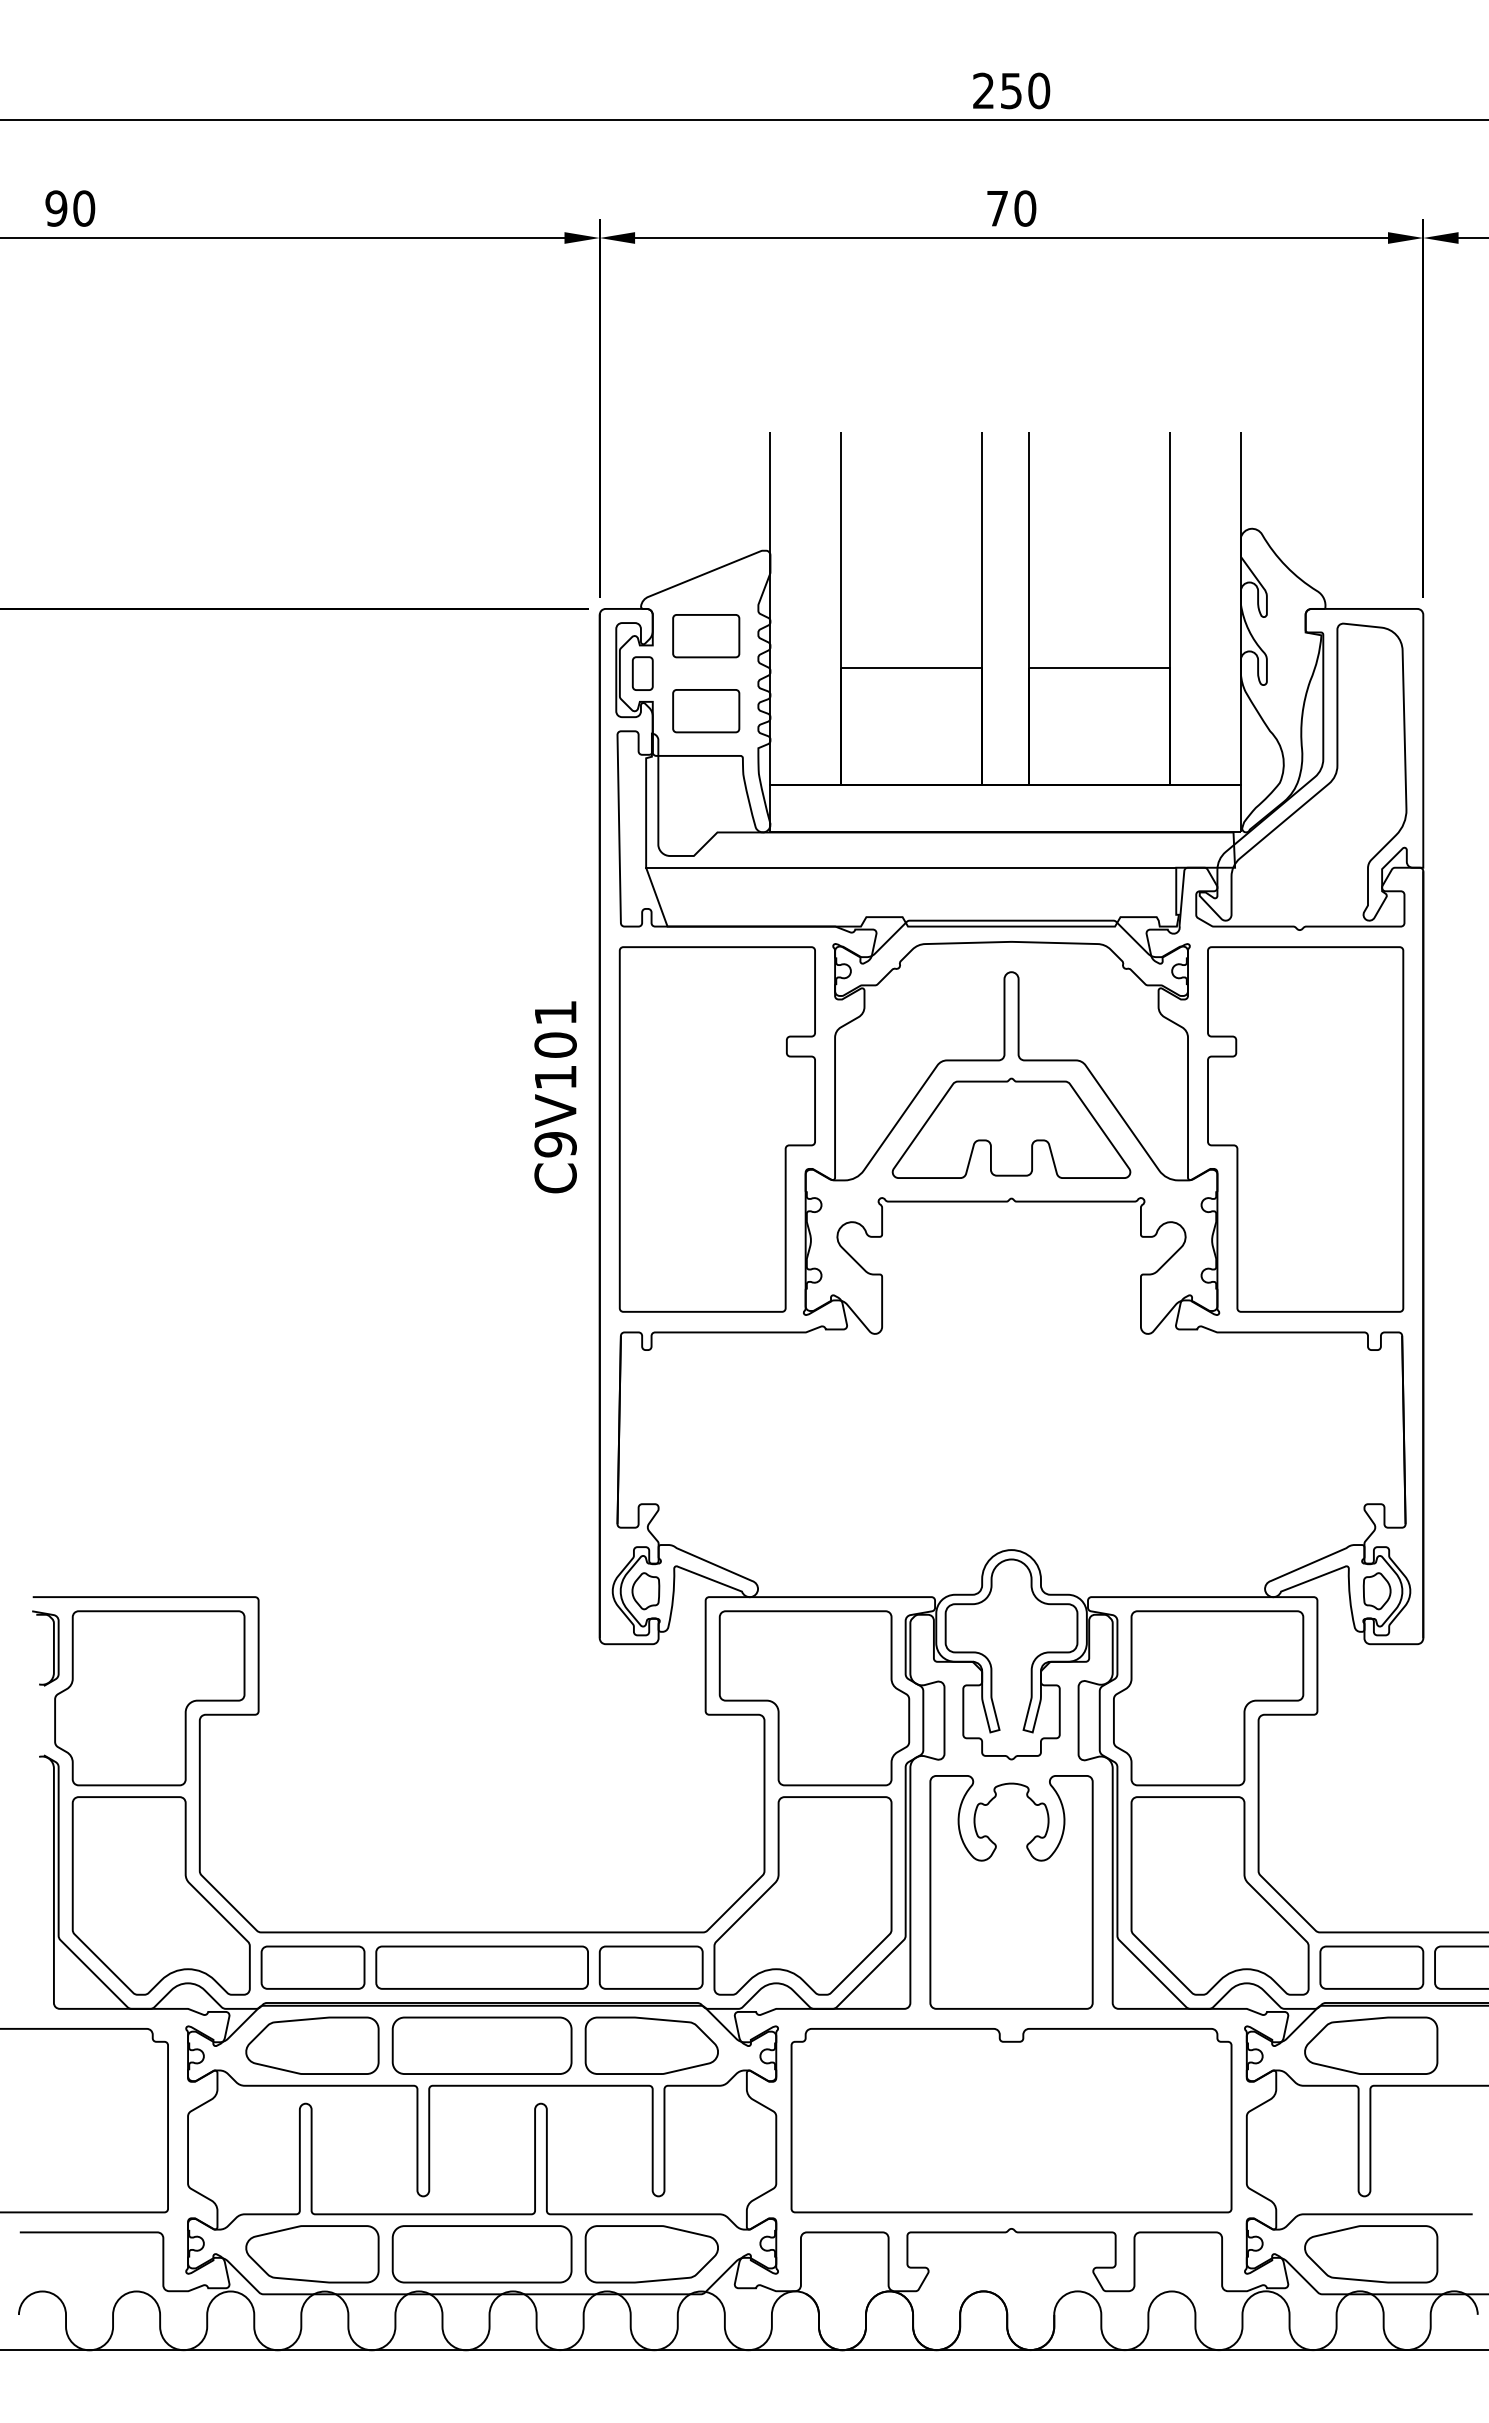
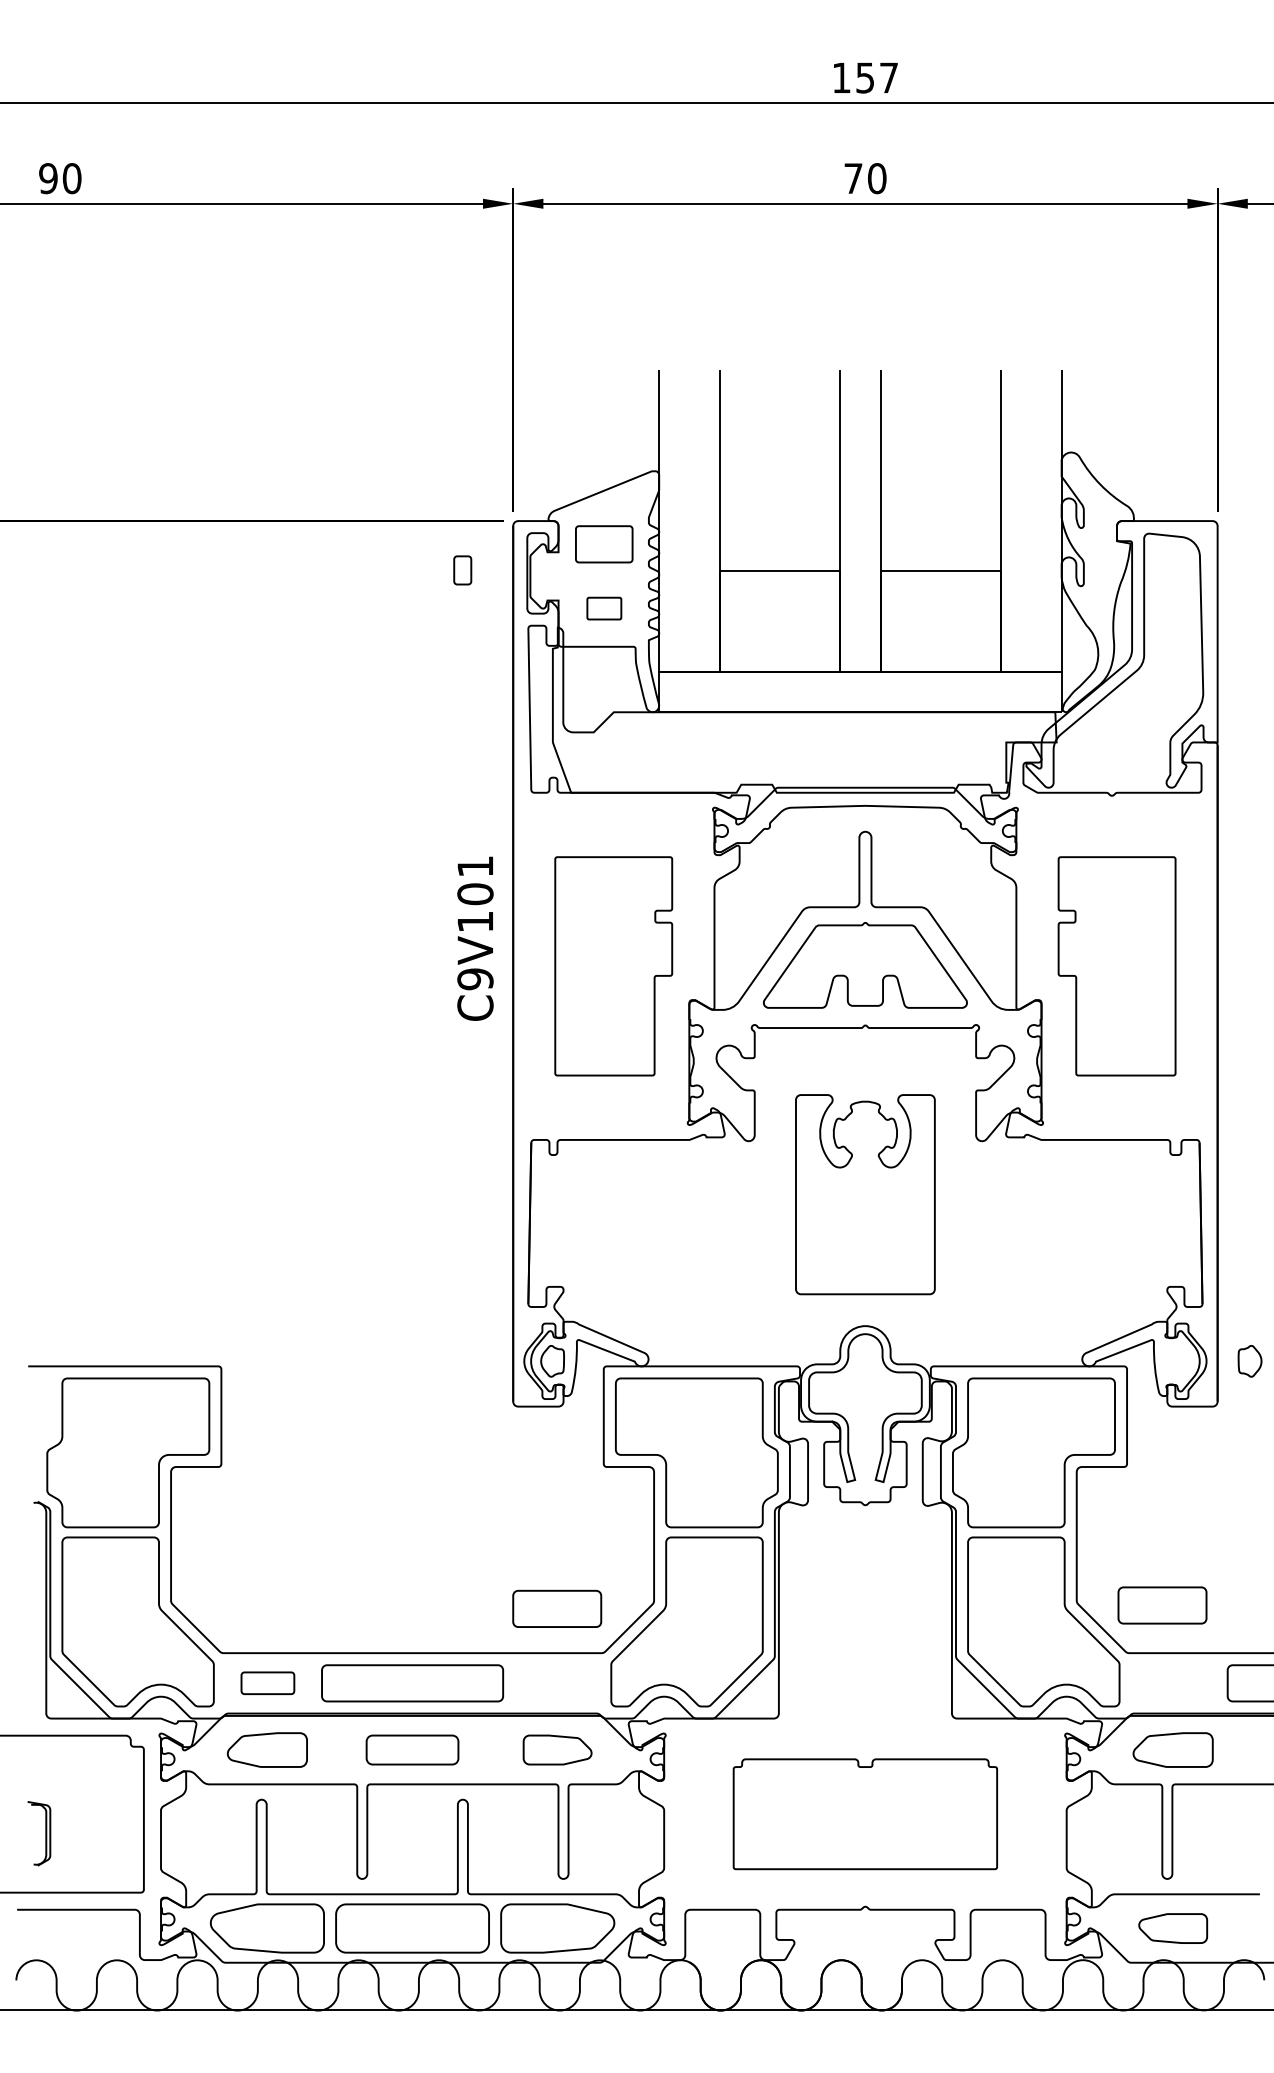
text: (1011, 90) -> (865, 77), 250 -> 157
part: (642, 673) -> (462, 570), moved
part: (706, 711) -> (604, 608), size x0.6
line: (911, 867) -> (779, 742), removed
part: (716, 1129) -> (613, 966), size x0.7
part: (1305, 1129) -> (1116, 966), size x0.7
part: (1376, 1591) -> (1249, 1361), moved
part: (53, 1648) -> (45, 1833), moved
part: (1011, 1892) -> (865, 1194), moved
part: (312, 1967) -> (267, 1683), size x0.6
part: (650, 1967) -> (556, 1608), moved
part: (1371, 1967) -> (1162, 1605), moved
part: (312, 2045) -> (267, 1749), size x0.7
part: (481, 2045) -> (412, 1749), size x0.6
part: (651, 2045) -> (557, 1749), size x0.6
part: (1371, 2045) -> (1173, 1749), size x0.7
part: (1011, 2120) -> (865, 1814), size x0.7
part: (1371, 2254) -> (1173, 1928), size x0.6

